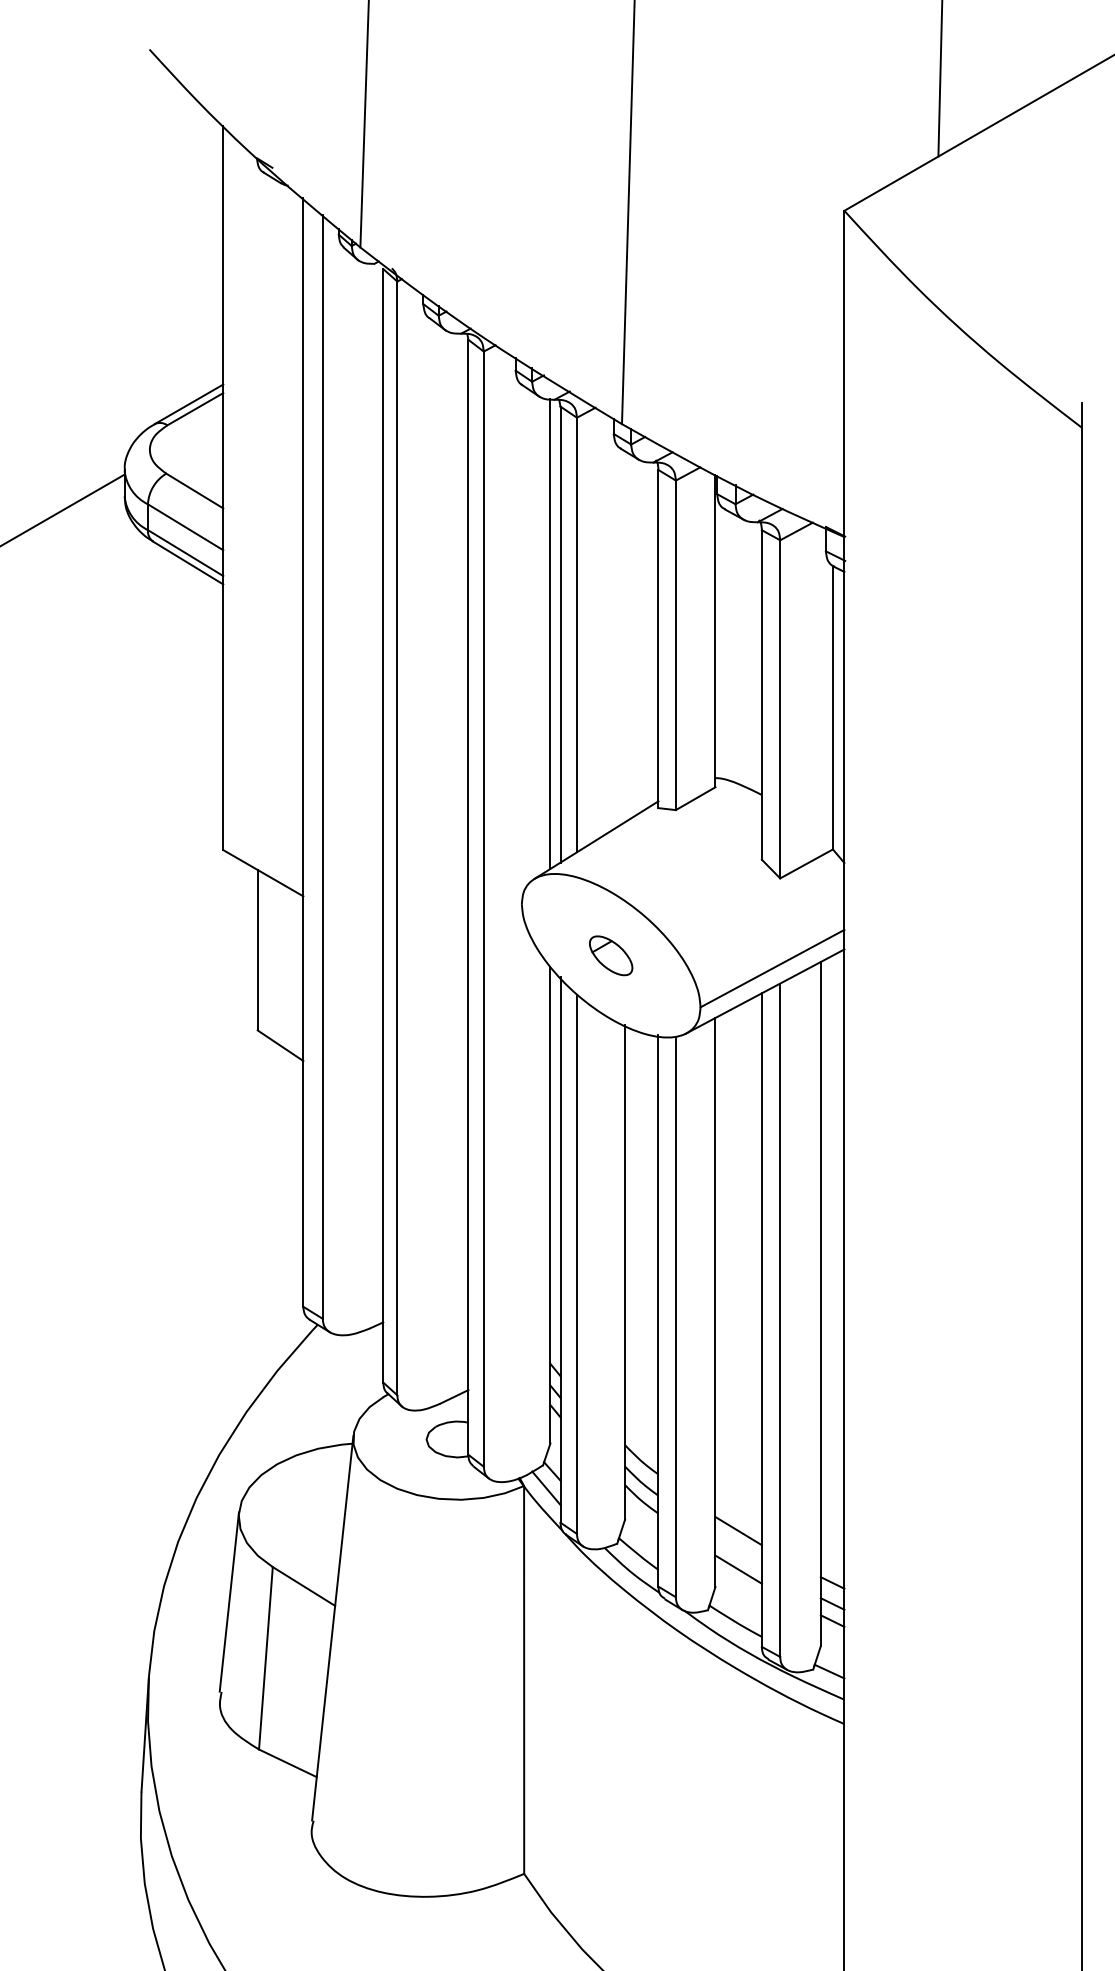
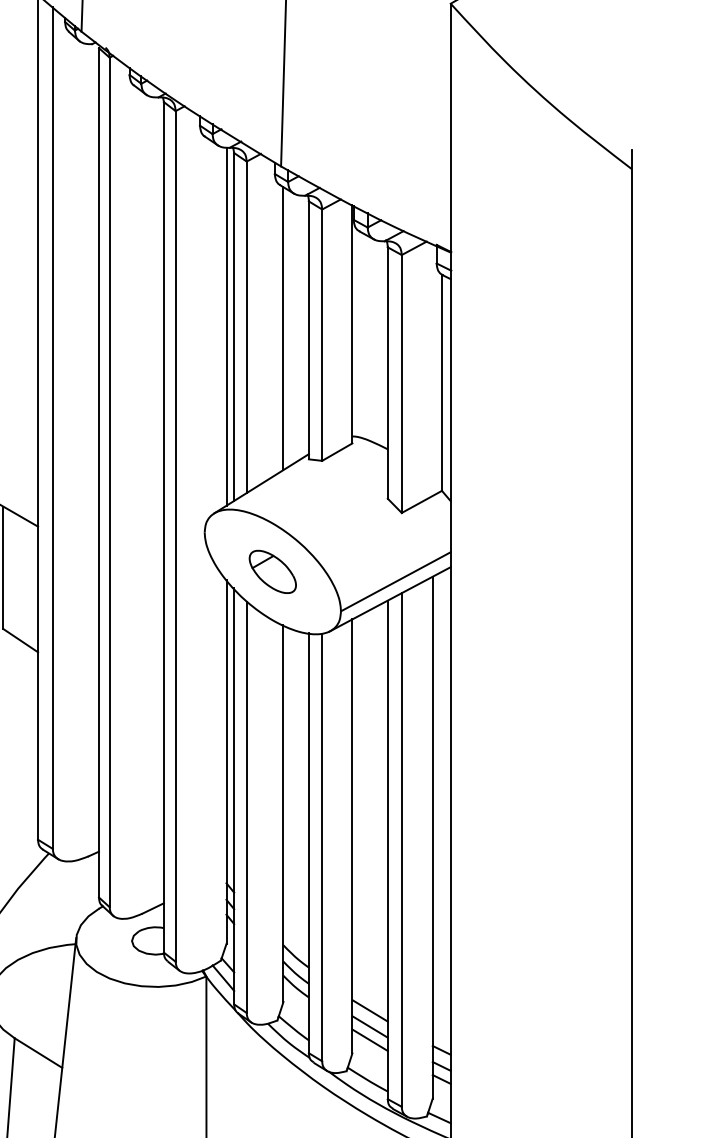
line: (625, 636) -> (283, 328), added
part: (610, 955) -> (272, 571), size x1.43
line: (738, 1552) -> (369, 1027), added

